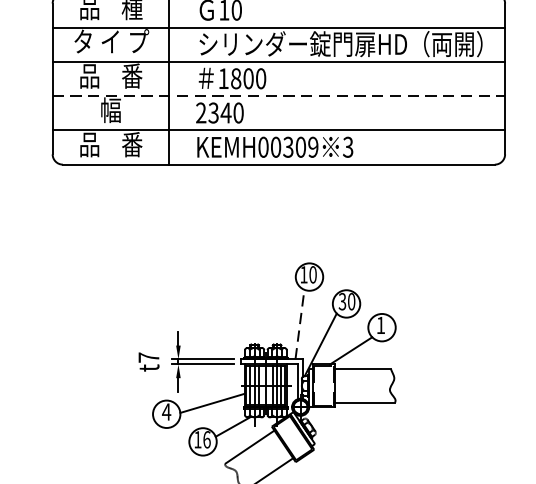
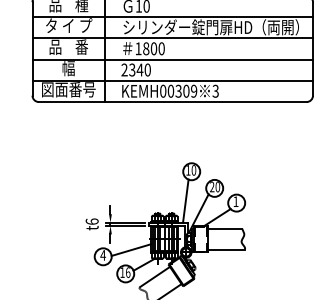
line: (280, 96) -> (173, 59), dashed -> solid
text: (110, 144) -> (68, 89), 品    番 -> 図面番号
text: (343, 302) -> (212, 187), 30 -> 20
line: (299, 325) -> (185, 201), dashed -> solid
text: (147, 357) -> (91, 221), t7 -> t6

